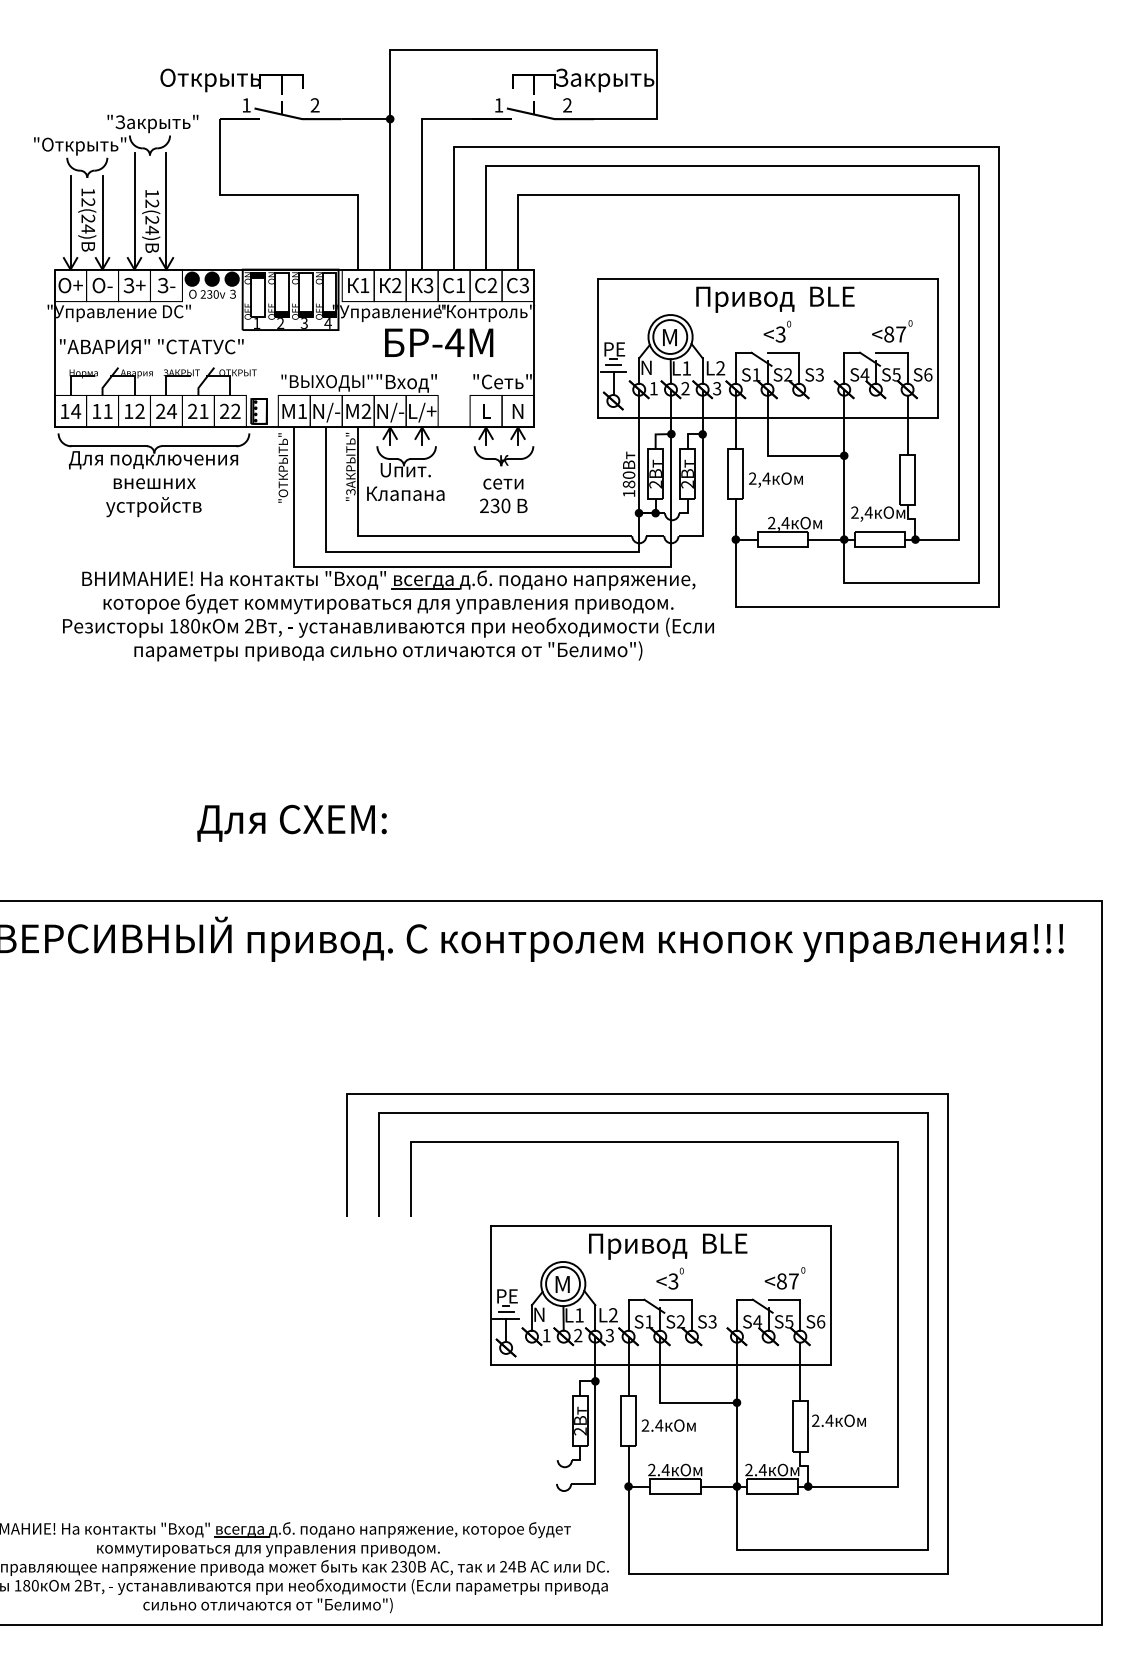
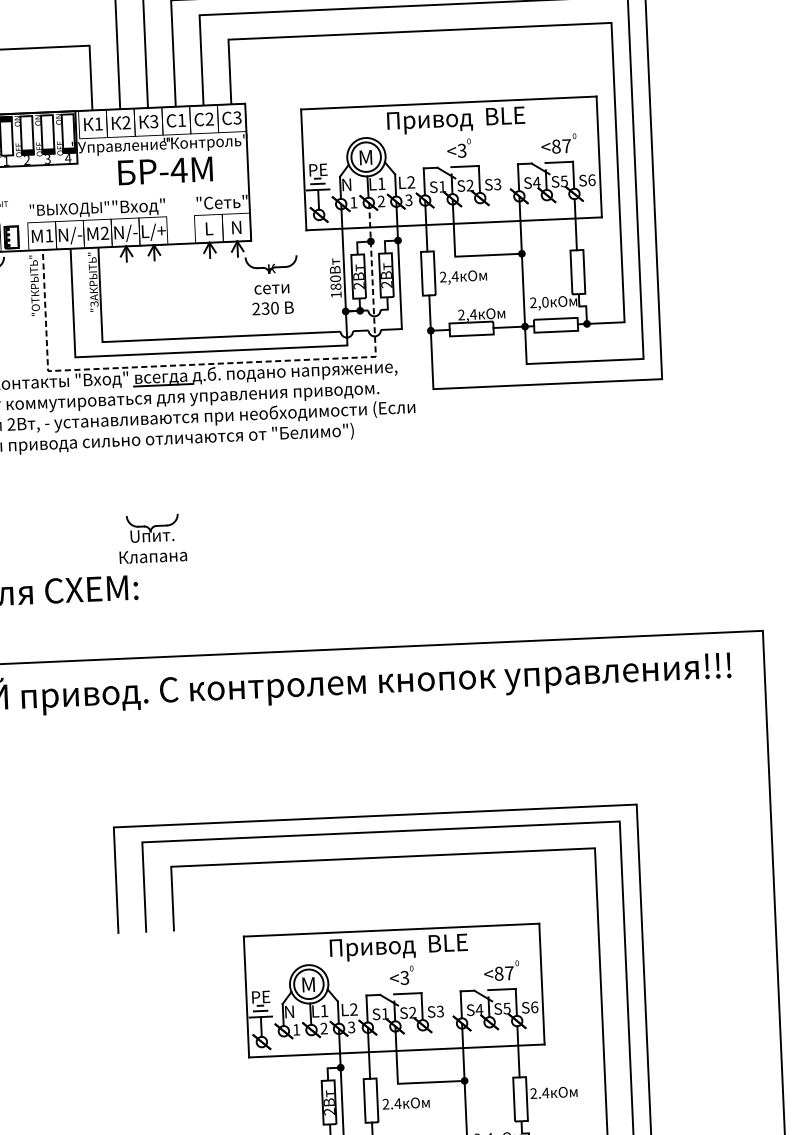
part: (405, 473) -> (152, 538), moved
part: (503, 479) -> (271, 285), moved
text: (868, 512) -> (545, 302), 2,4 -> 2,0
line: (501, 566) -> (228, 363), solid -> dashed

